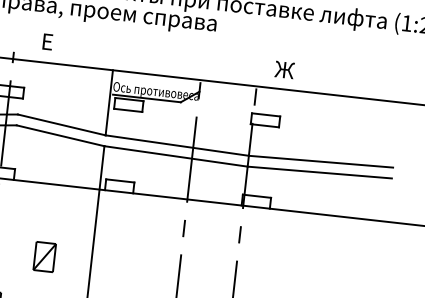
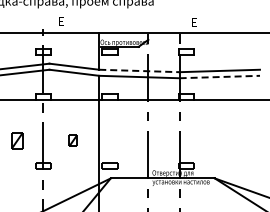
text: (283, 69) -> (193, 22), Ж -> Е
line: (177, 144) -> (139, 70), solid -> dashed
line: (320, 173) -> (220, 77), solid -> dashed
part: (45, 256) -> (73, 140), size x0.7

